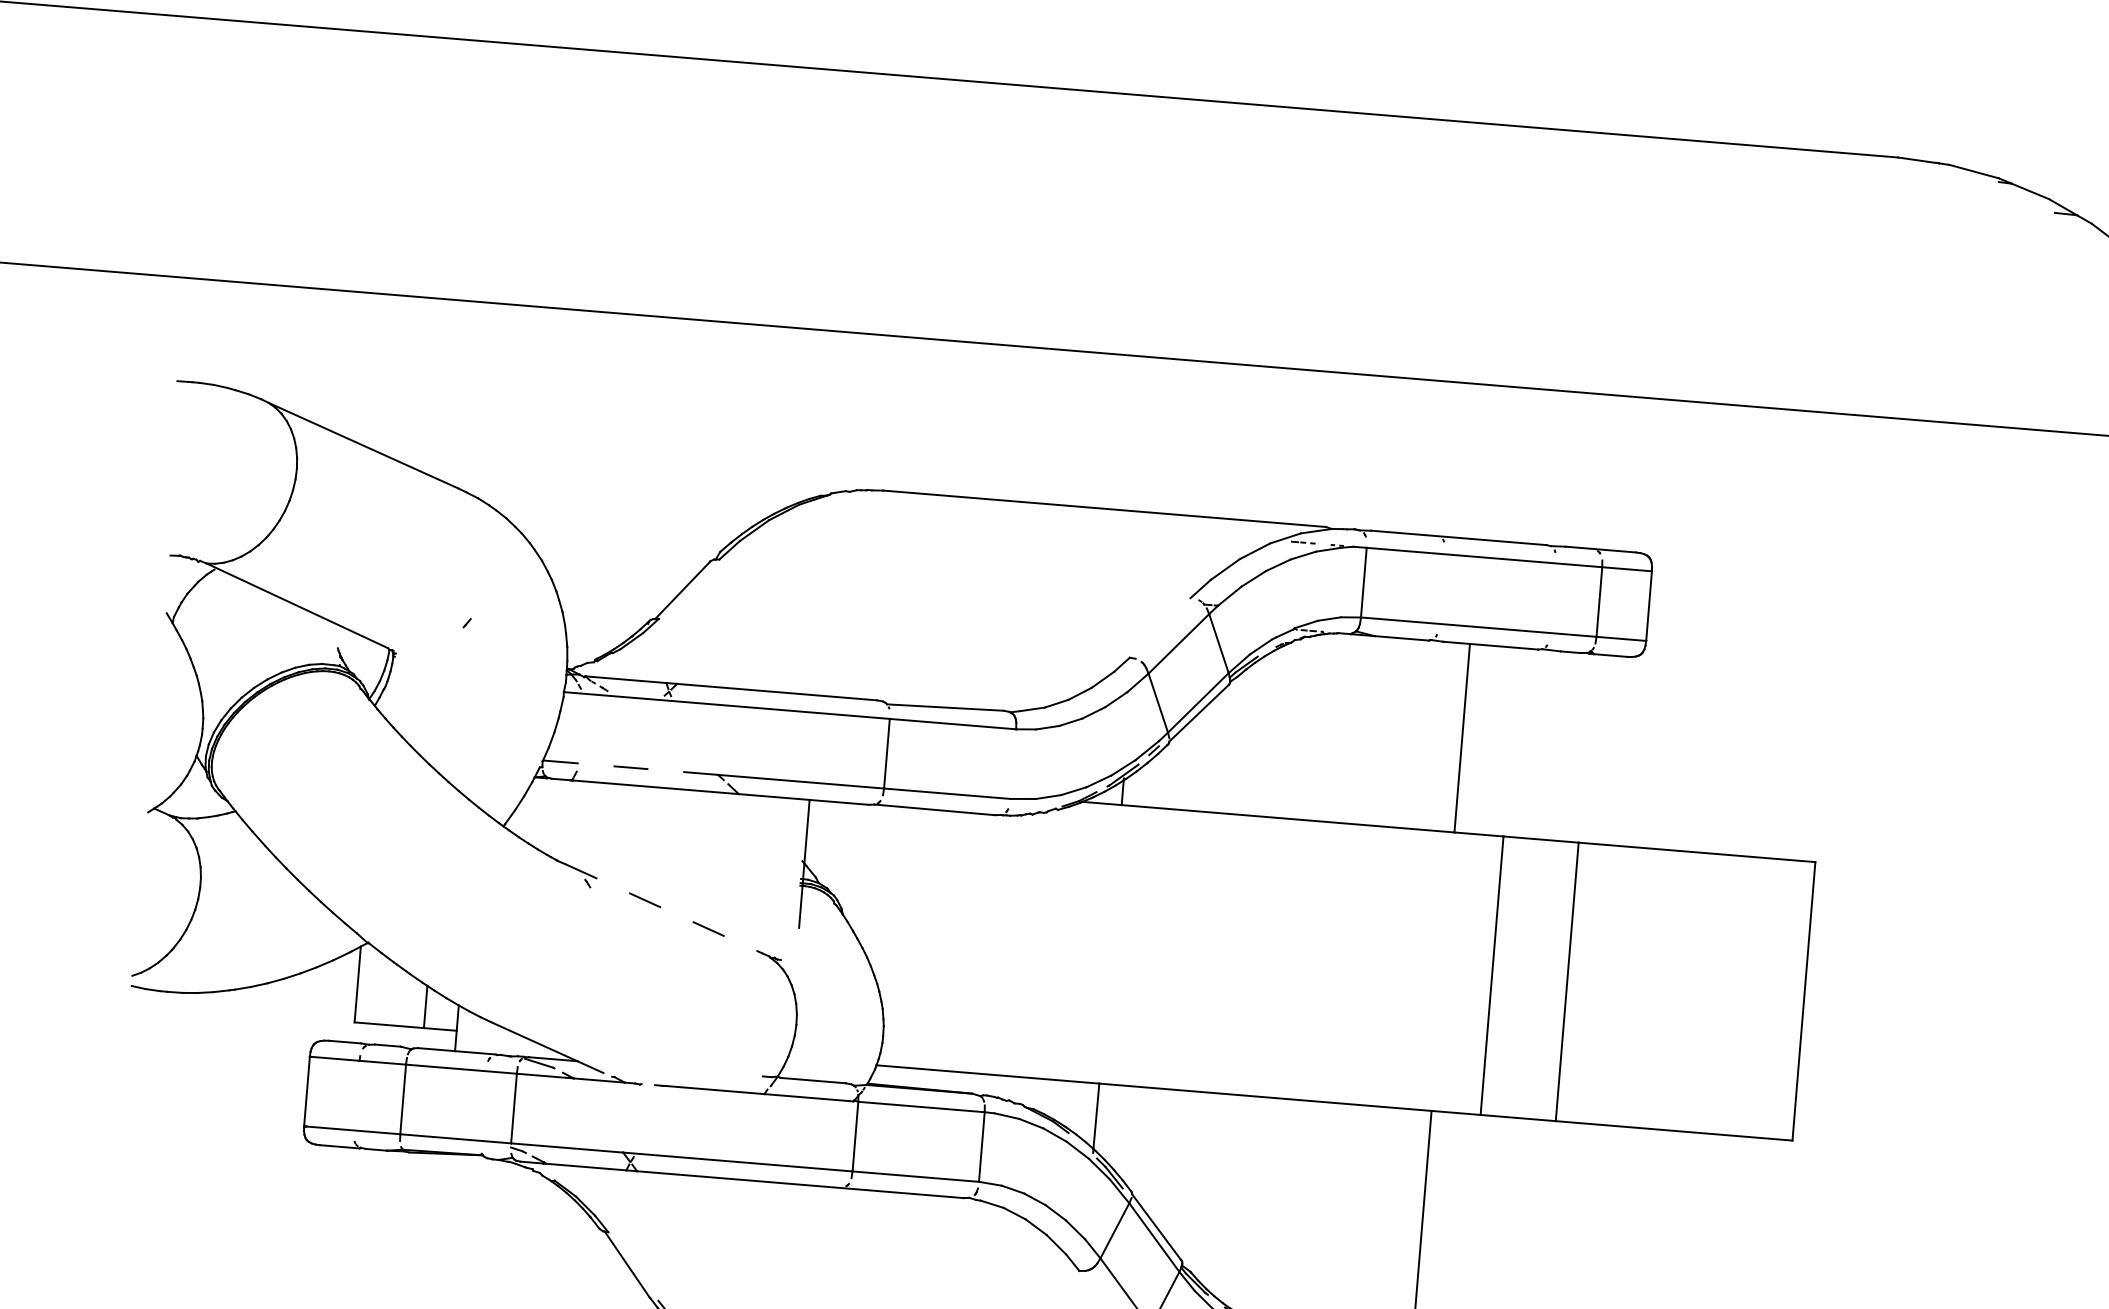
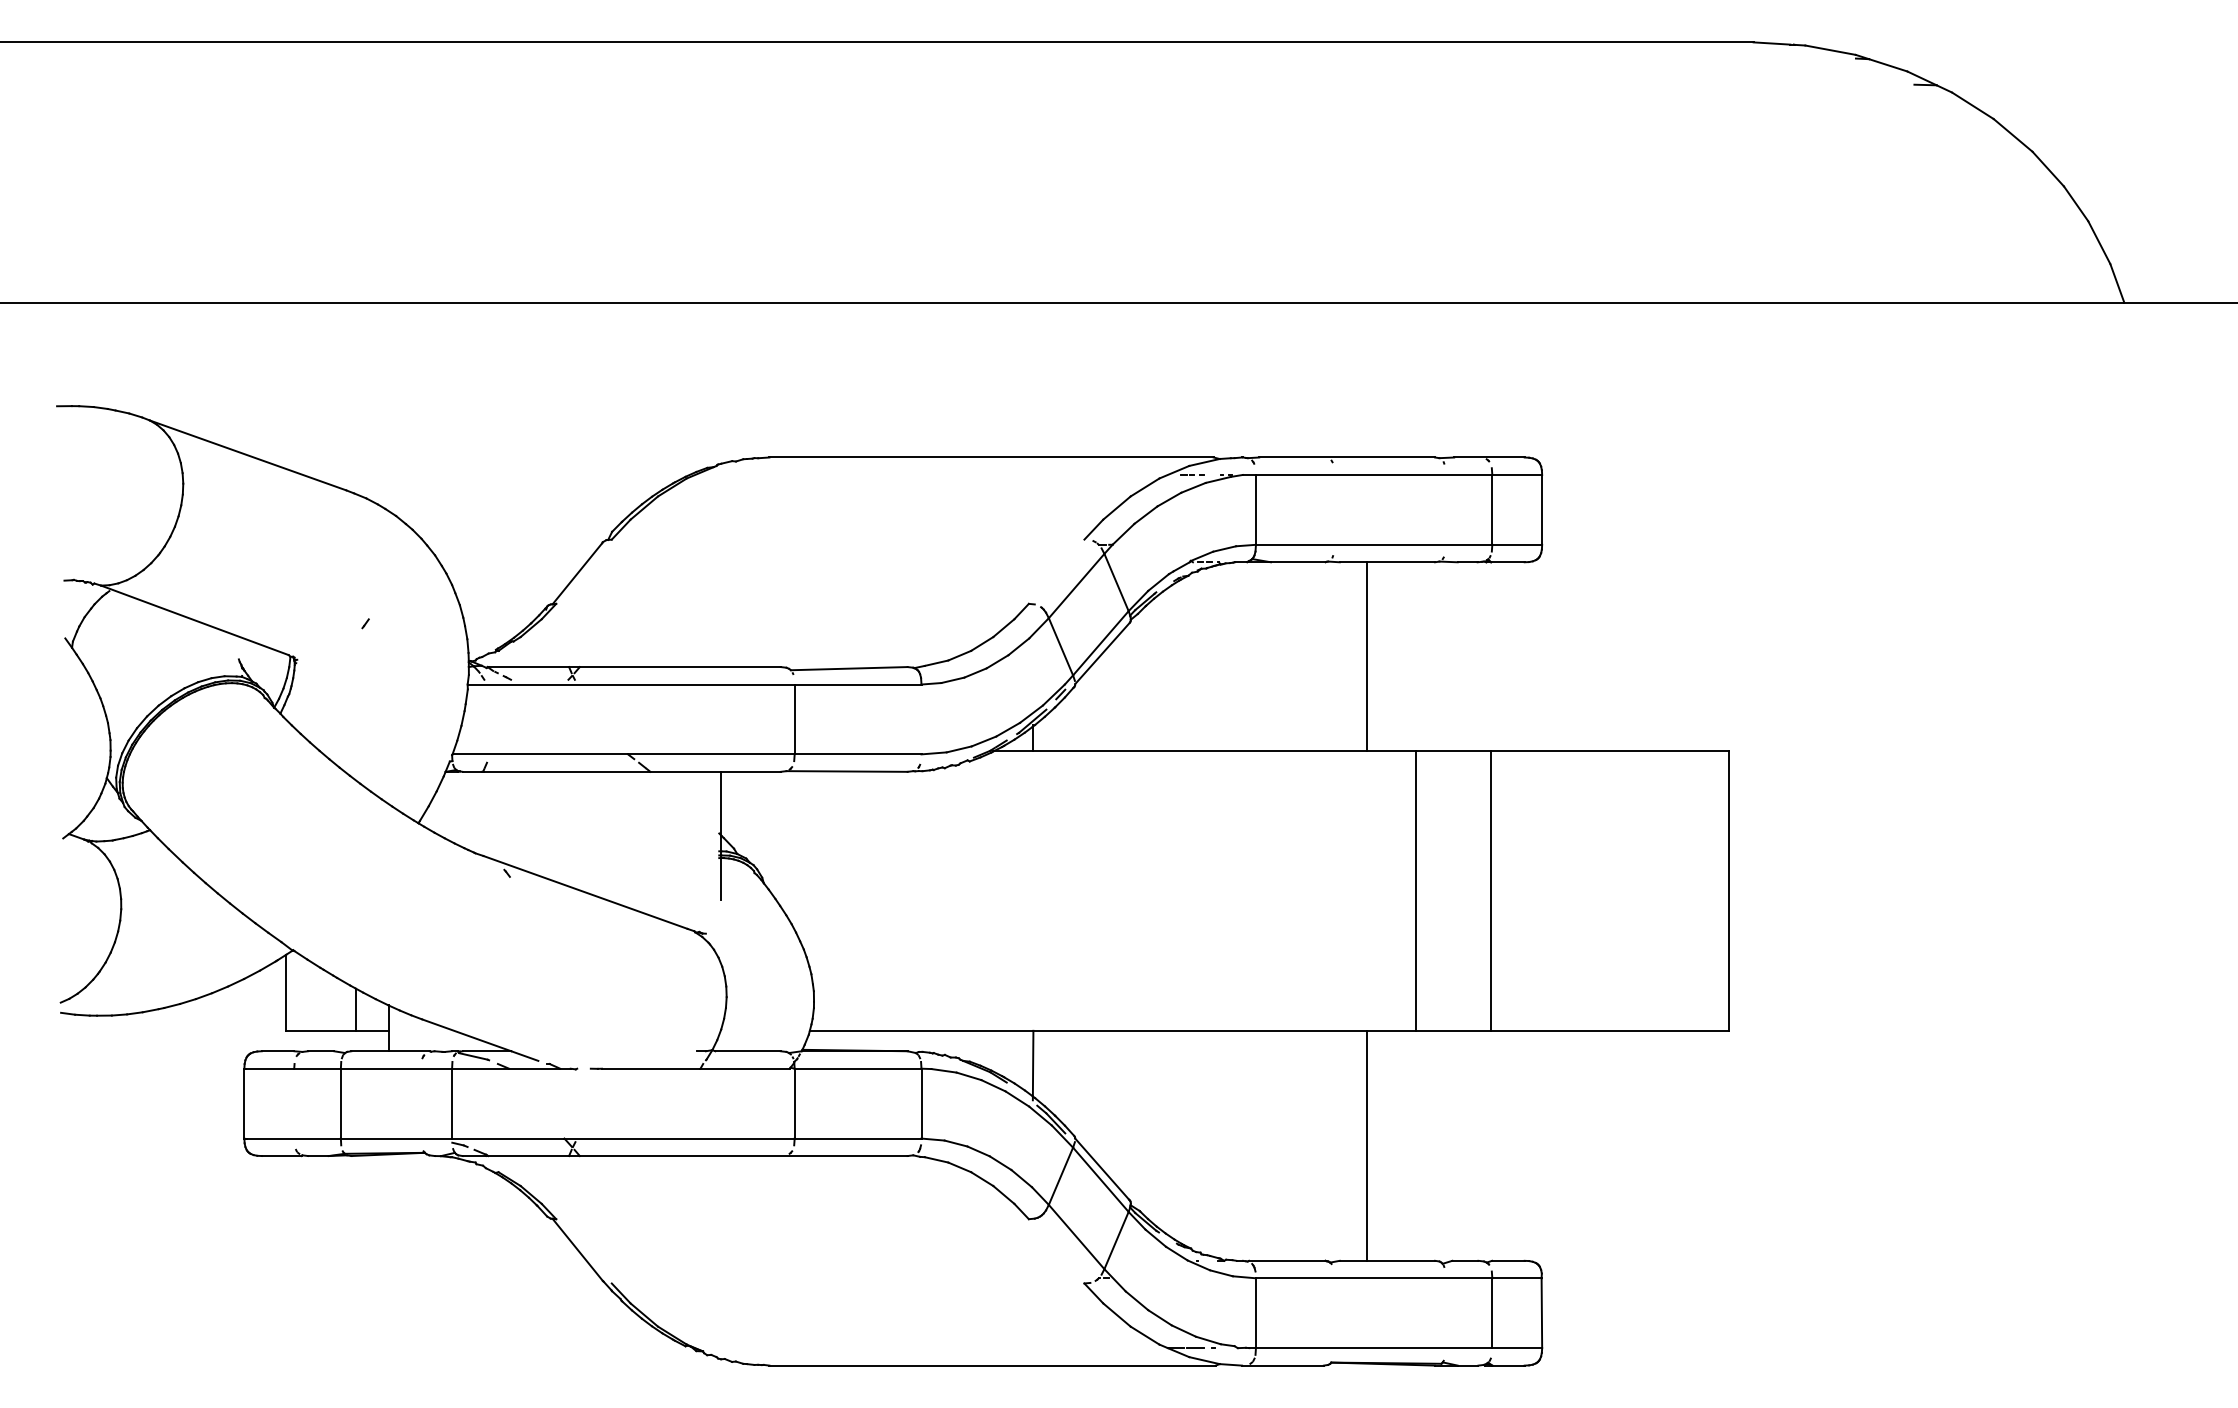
line: (630, 767) -> (540, 754), dashed -> solid
line: (664, 909) -> (585, 892), dashed -> solid

